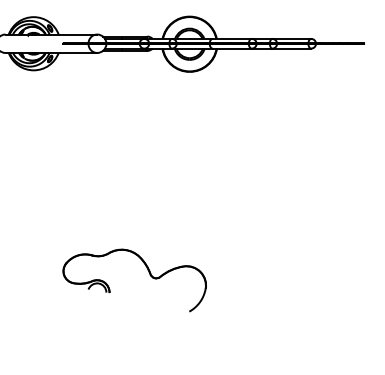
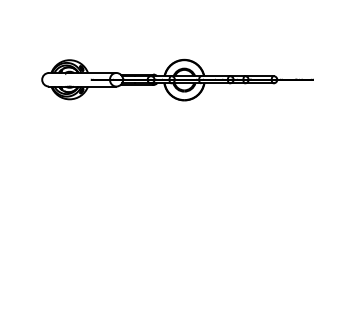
part: (147, 271) -> (153, 247), removed

